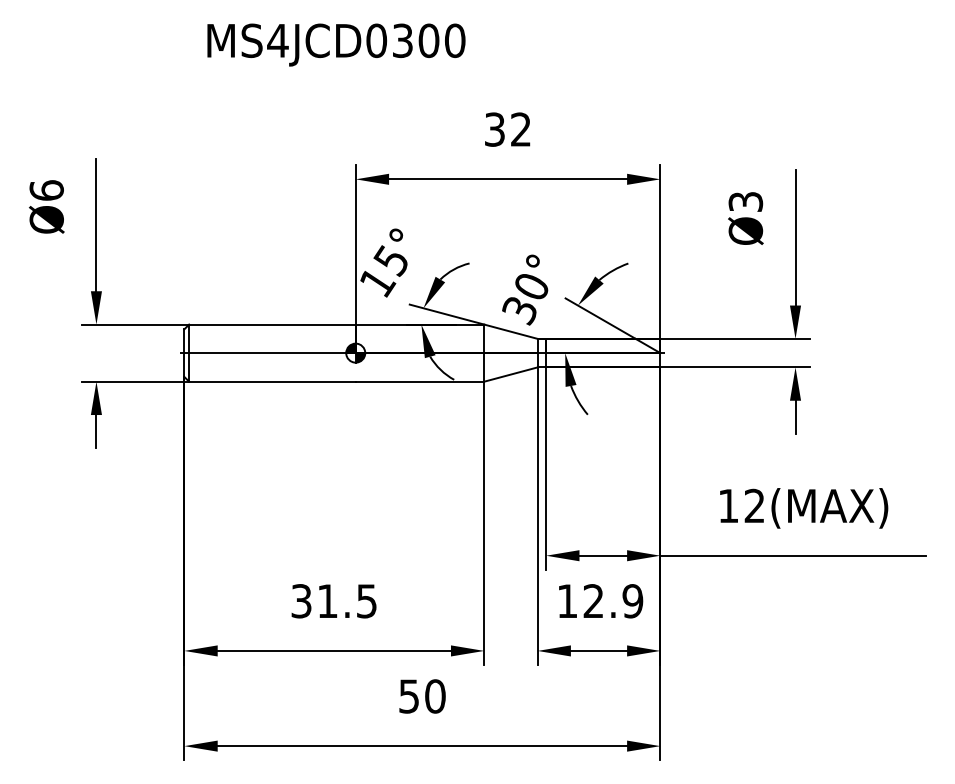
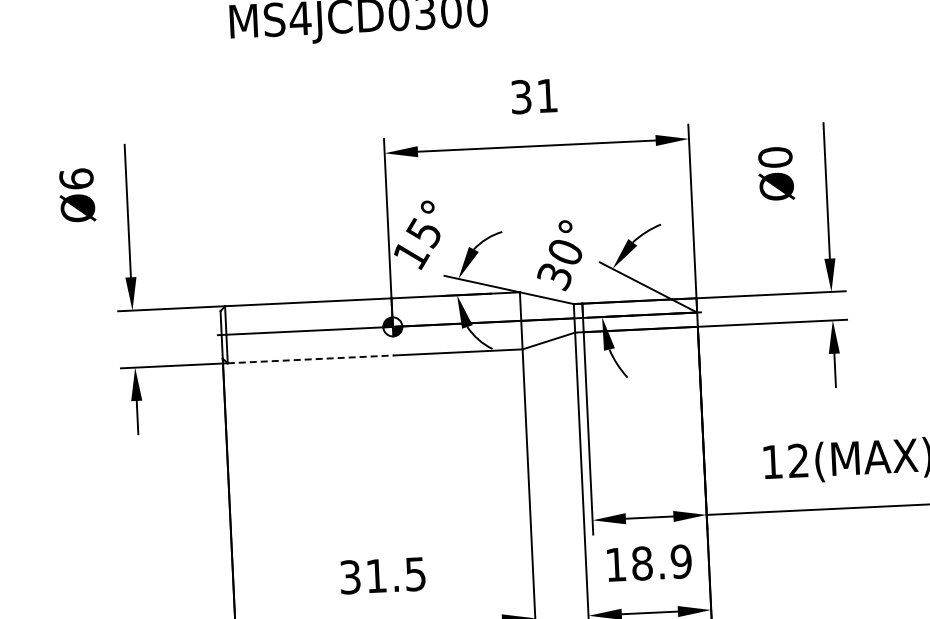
text: (520, 129) -> (546, 95), 32 -> 31
text: (745, 201) -> (775, 157), Ø3 -> Ø0
line: (272, 381) -> (311, 359), solid -> dashed
text: (593, 601) -> (642, 563), 12.9 -> 18.9

